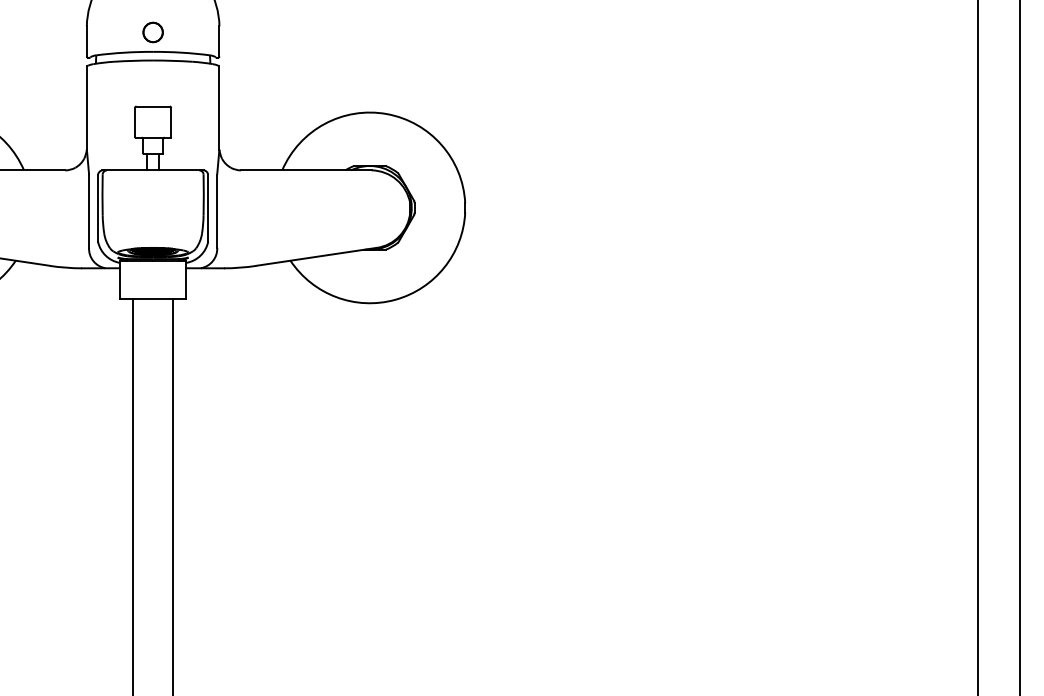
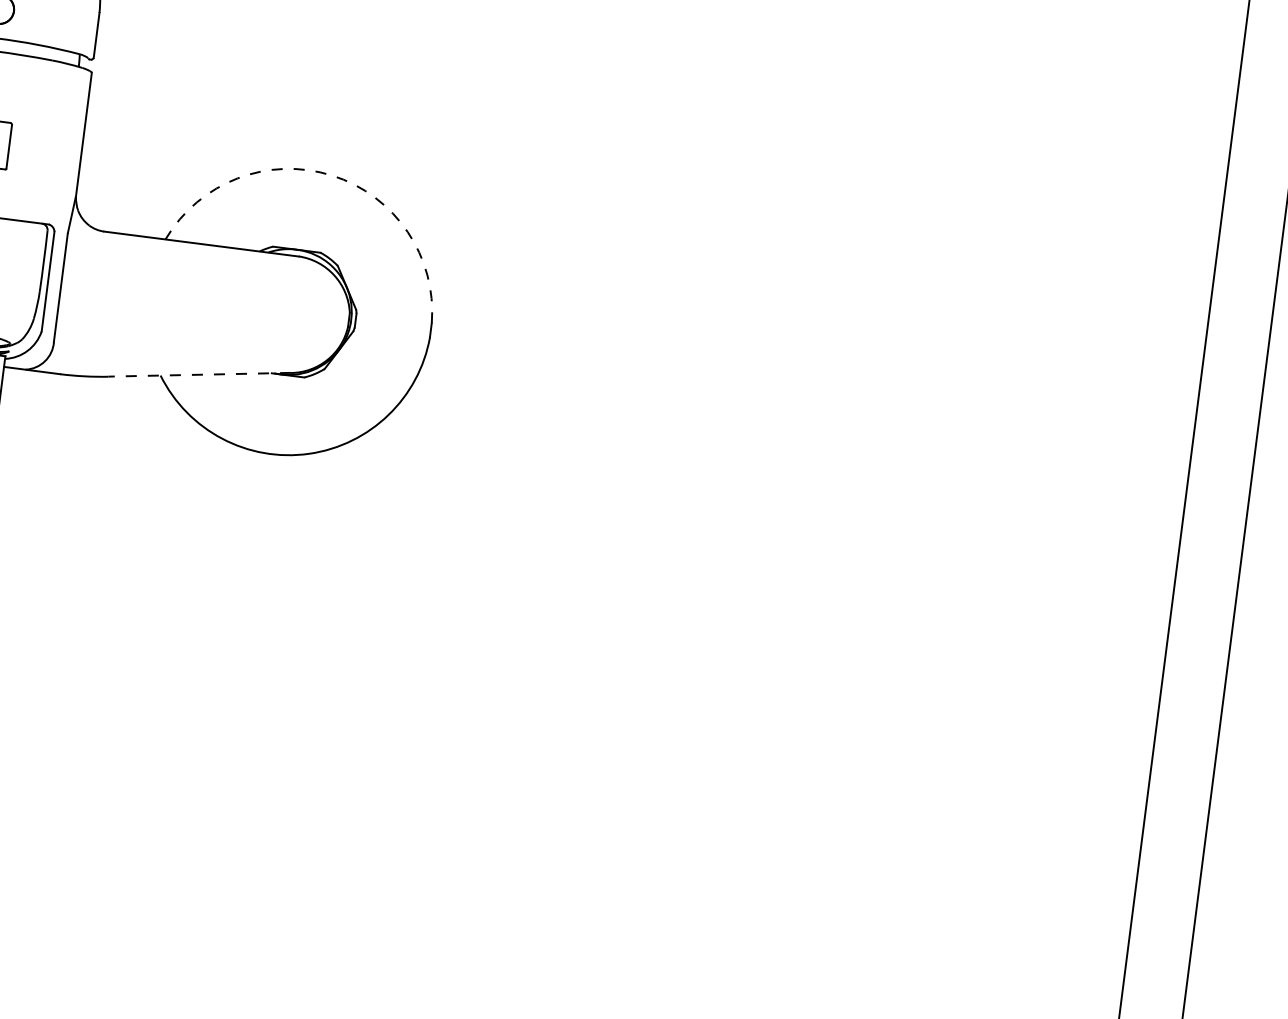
arc: (386, 114) -> (331, 176), solid -> dashed
line: (316, 256) -> (200, 374), solid -> dashed

